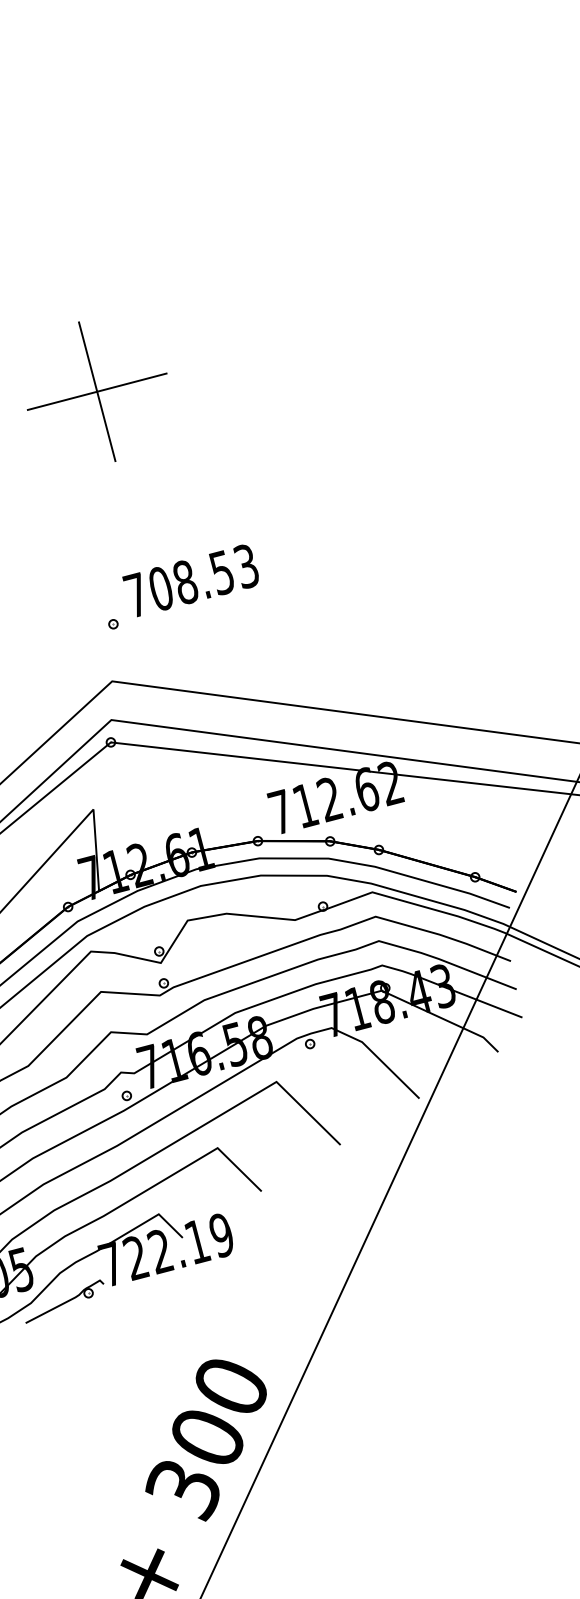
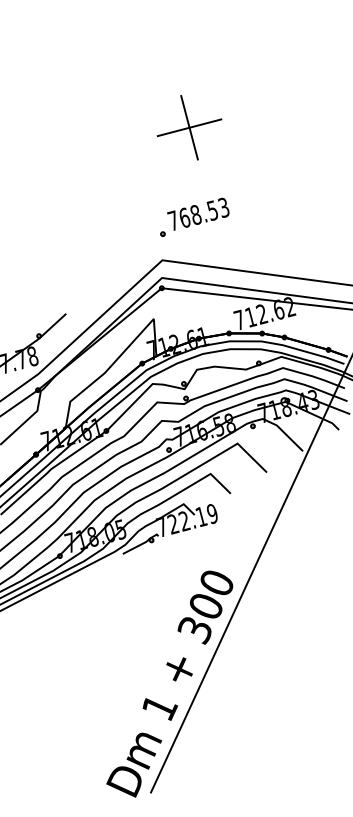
part: (97, 391) -> (189, 127), moved
text: (160, 587) -> (184, 217), 708.53 -> 768.53

